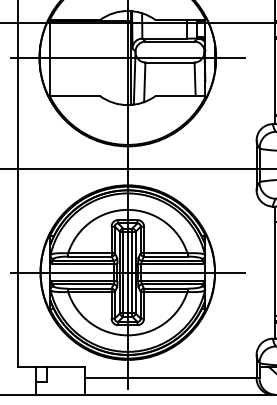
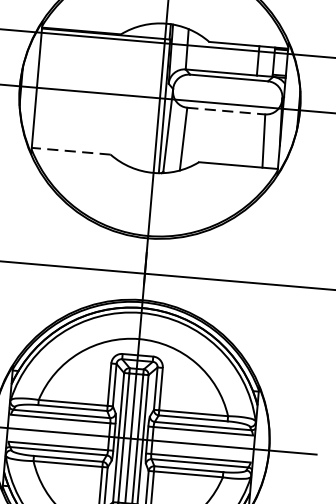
line: (169, 62) -> (225, 111), solid -> dashed
line: (75, 95) -> (71, 150), solid -> dashed

